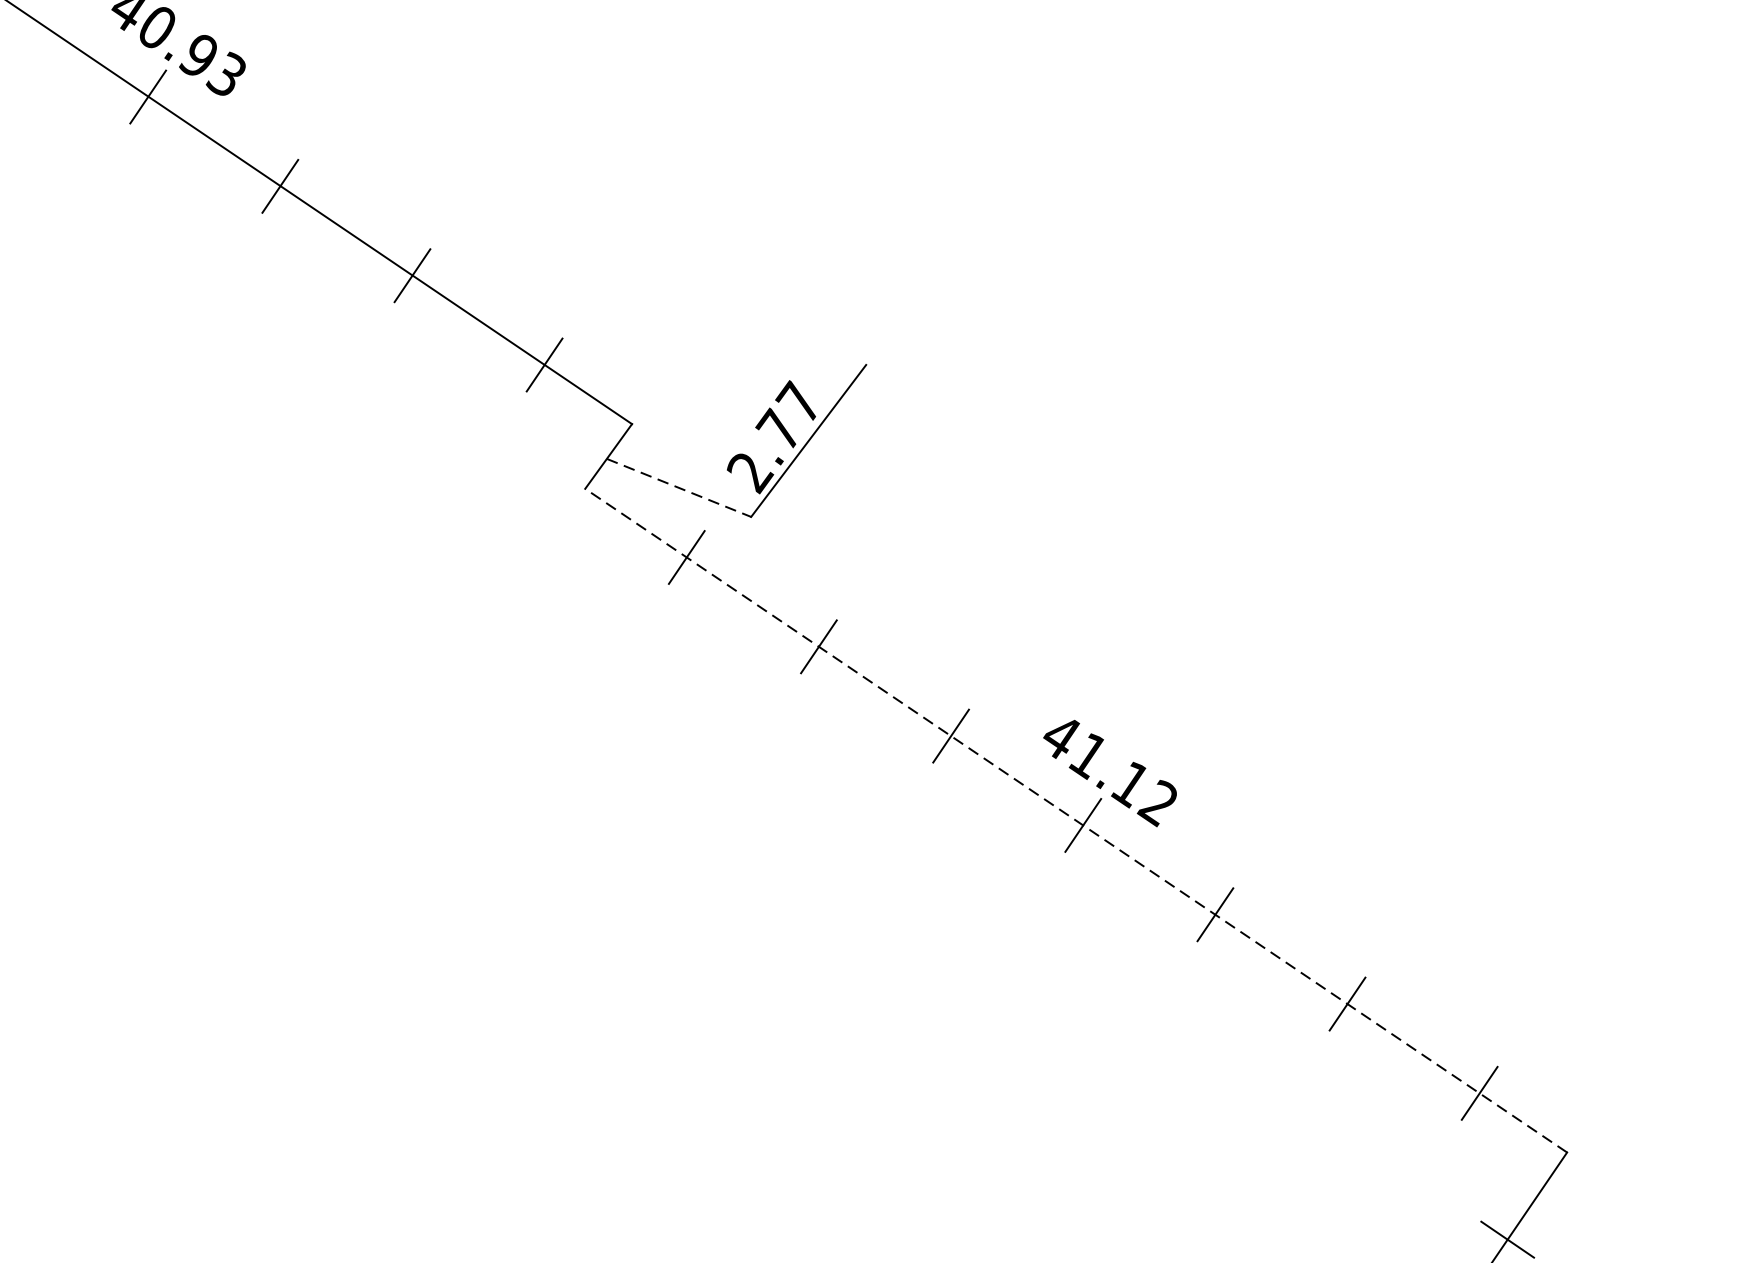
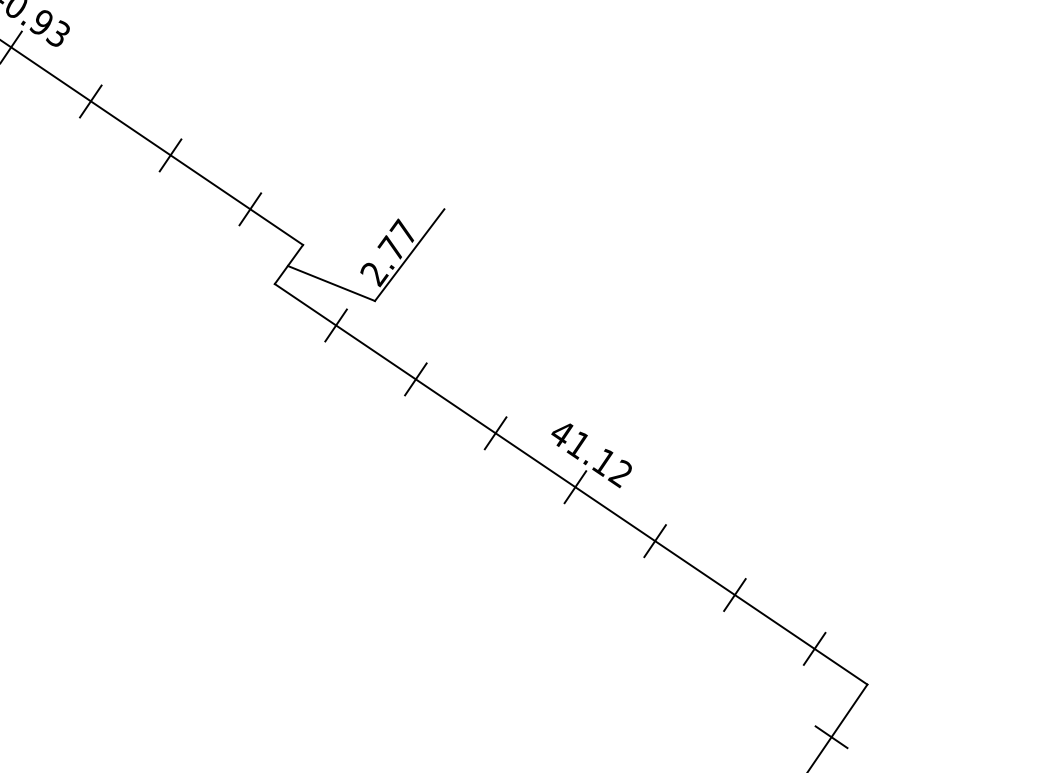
line: (679, 487) -> (331, 283), dashed -> solid
line: (1076, 820) -> (571, 484), dashed -> solid

